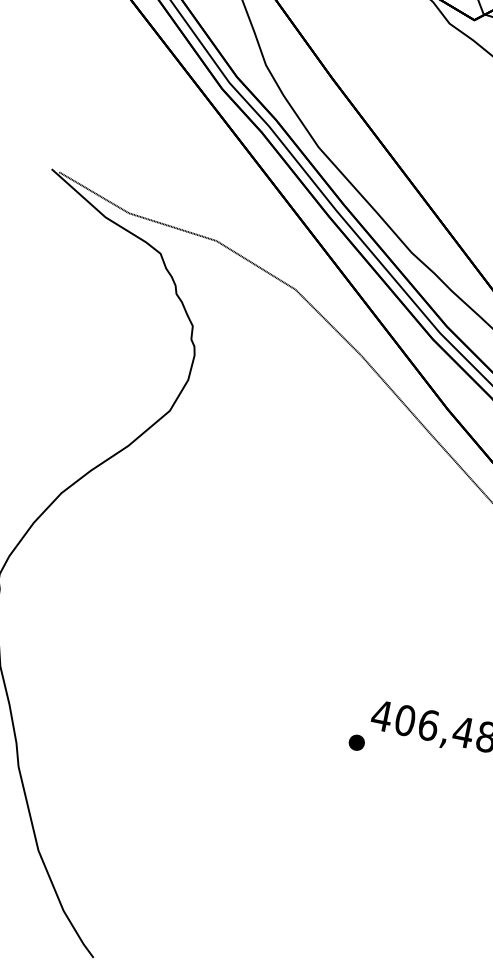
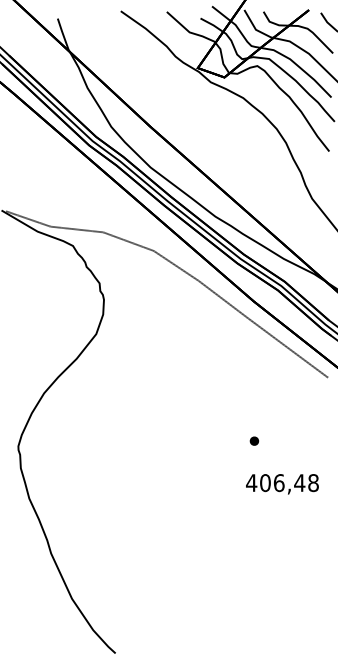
part: (357, 741) -> (254, 440), moved

